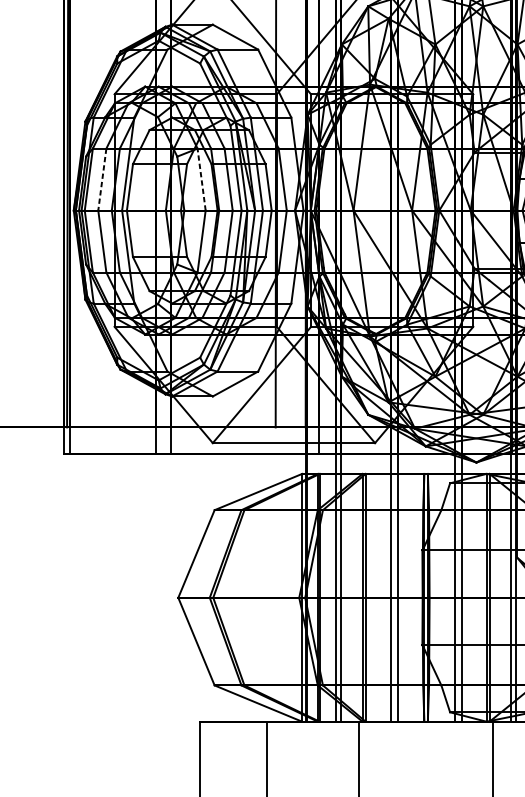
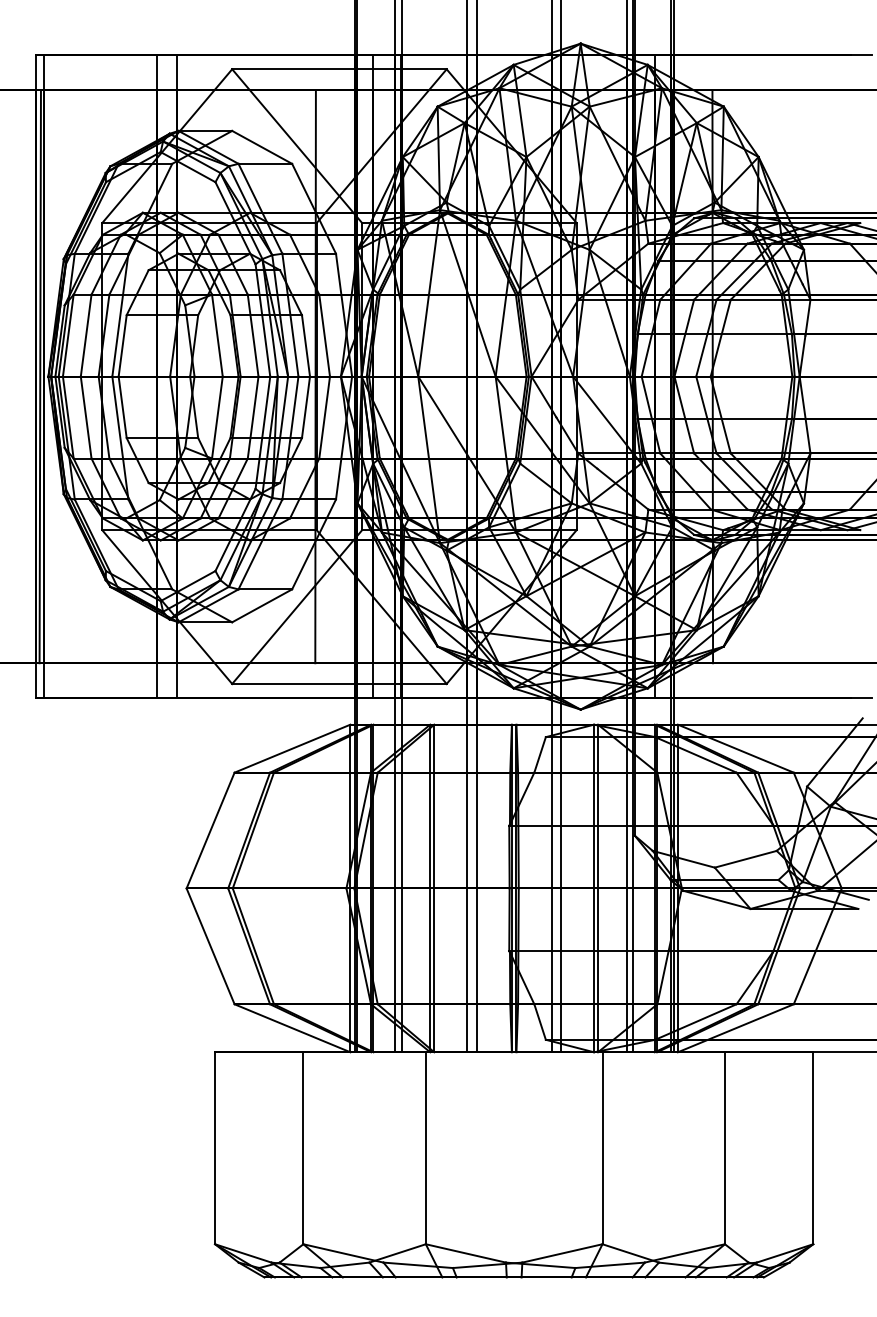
line: (201, 179) -> (217, 335), dashed -> solid
line: (102, 180) -> (86, 336), dashed -> solid

